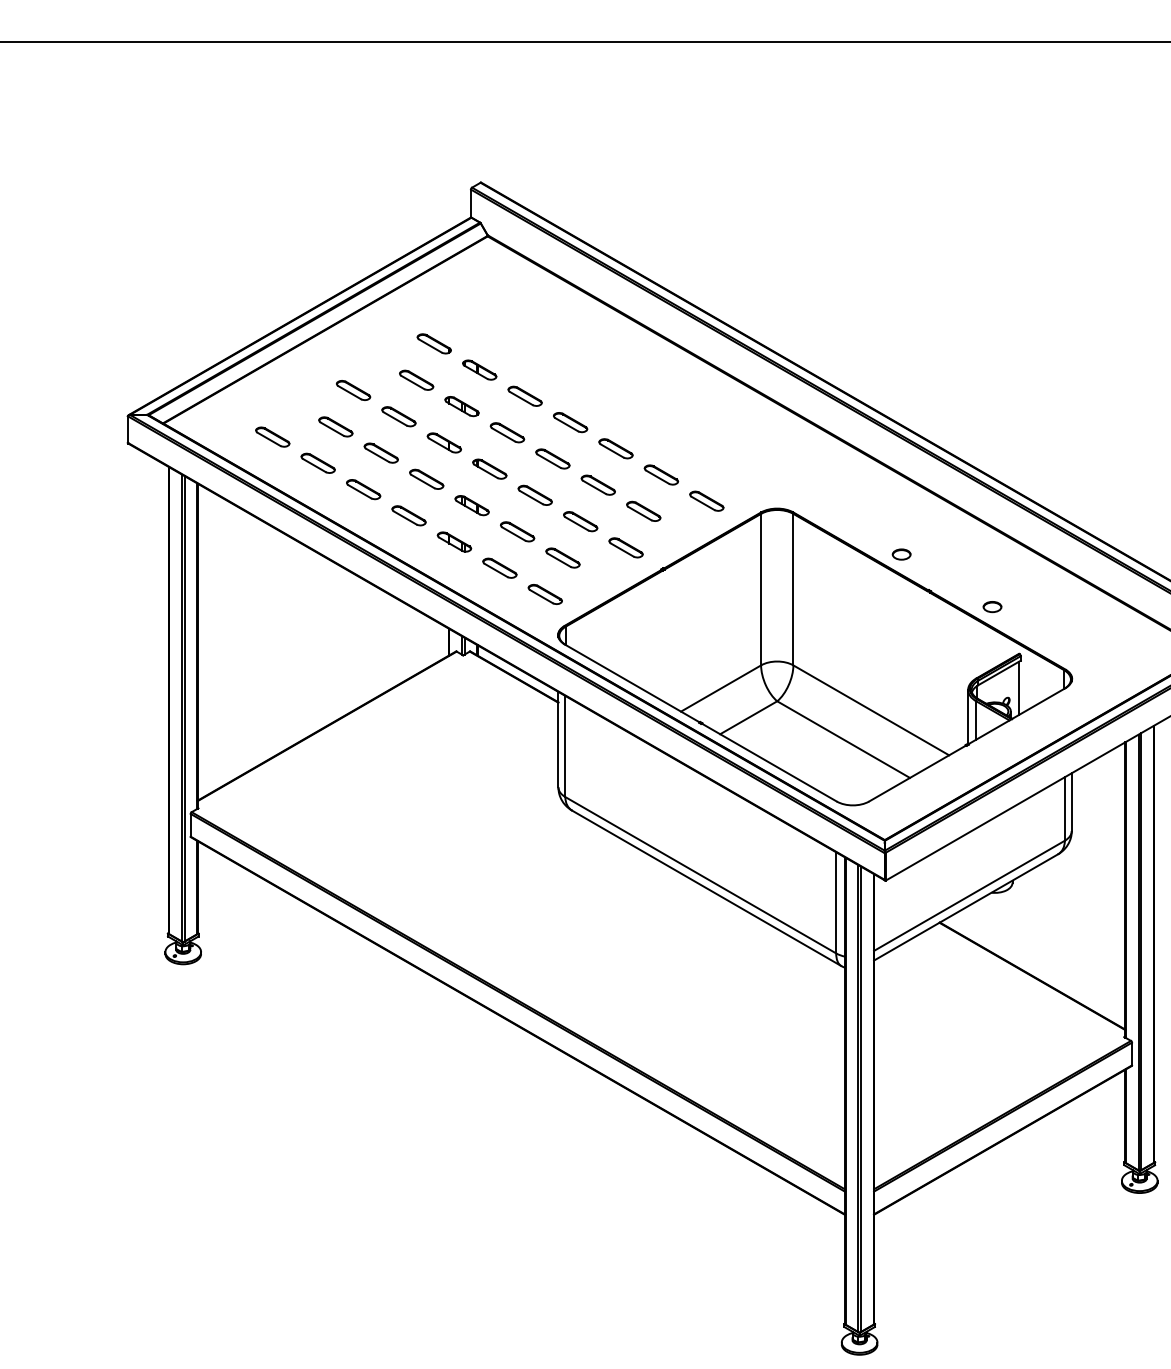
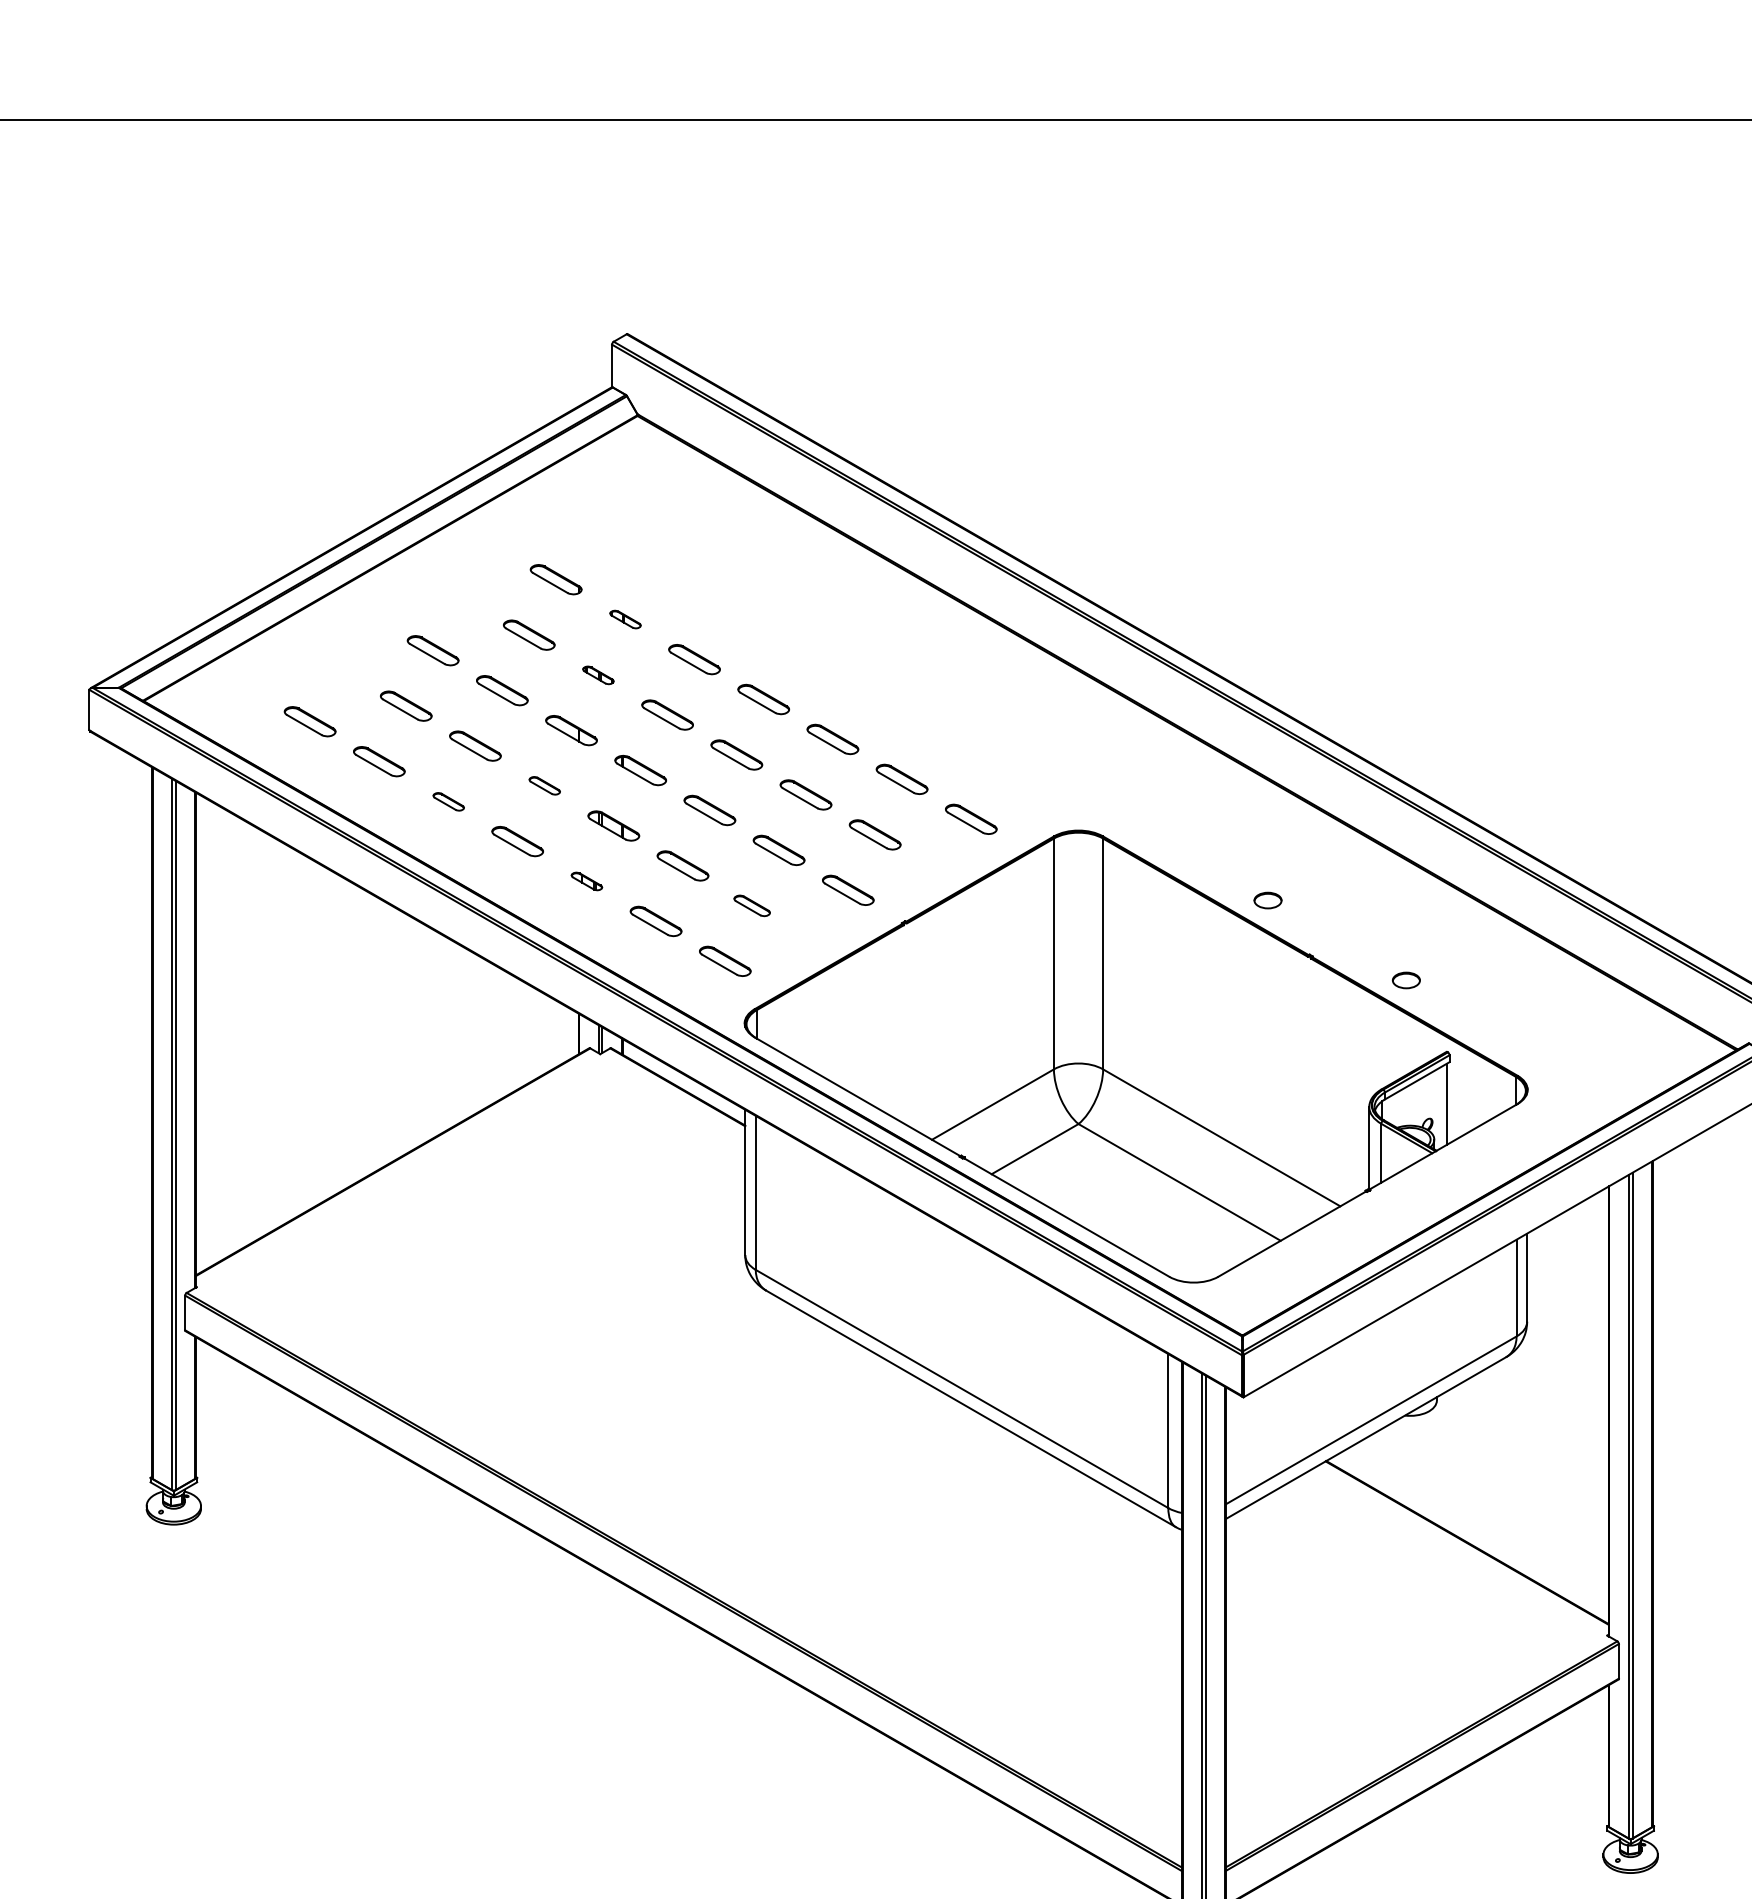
part: (479, 369) -> (625, 618), size x0.6
part: (461, 406) -> (597, 675), size x0.6
part: (426, 478) -> (544, 784), size x0.6
part: (363, 489) -> (448, 801), size x0.6
part: (454, 541) -> (586, 880), size x0.6
part: (562, 557) -> (751, 905), size x0.7

